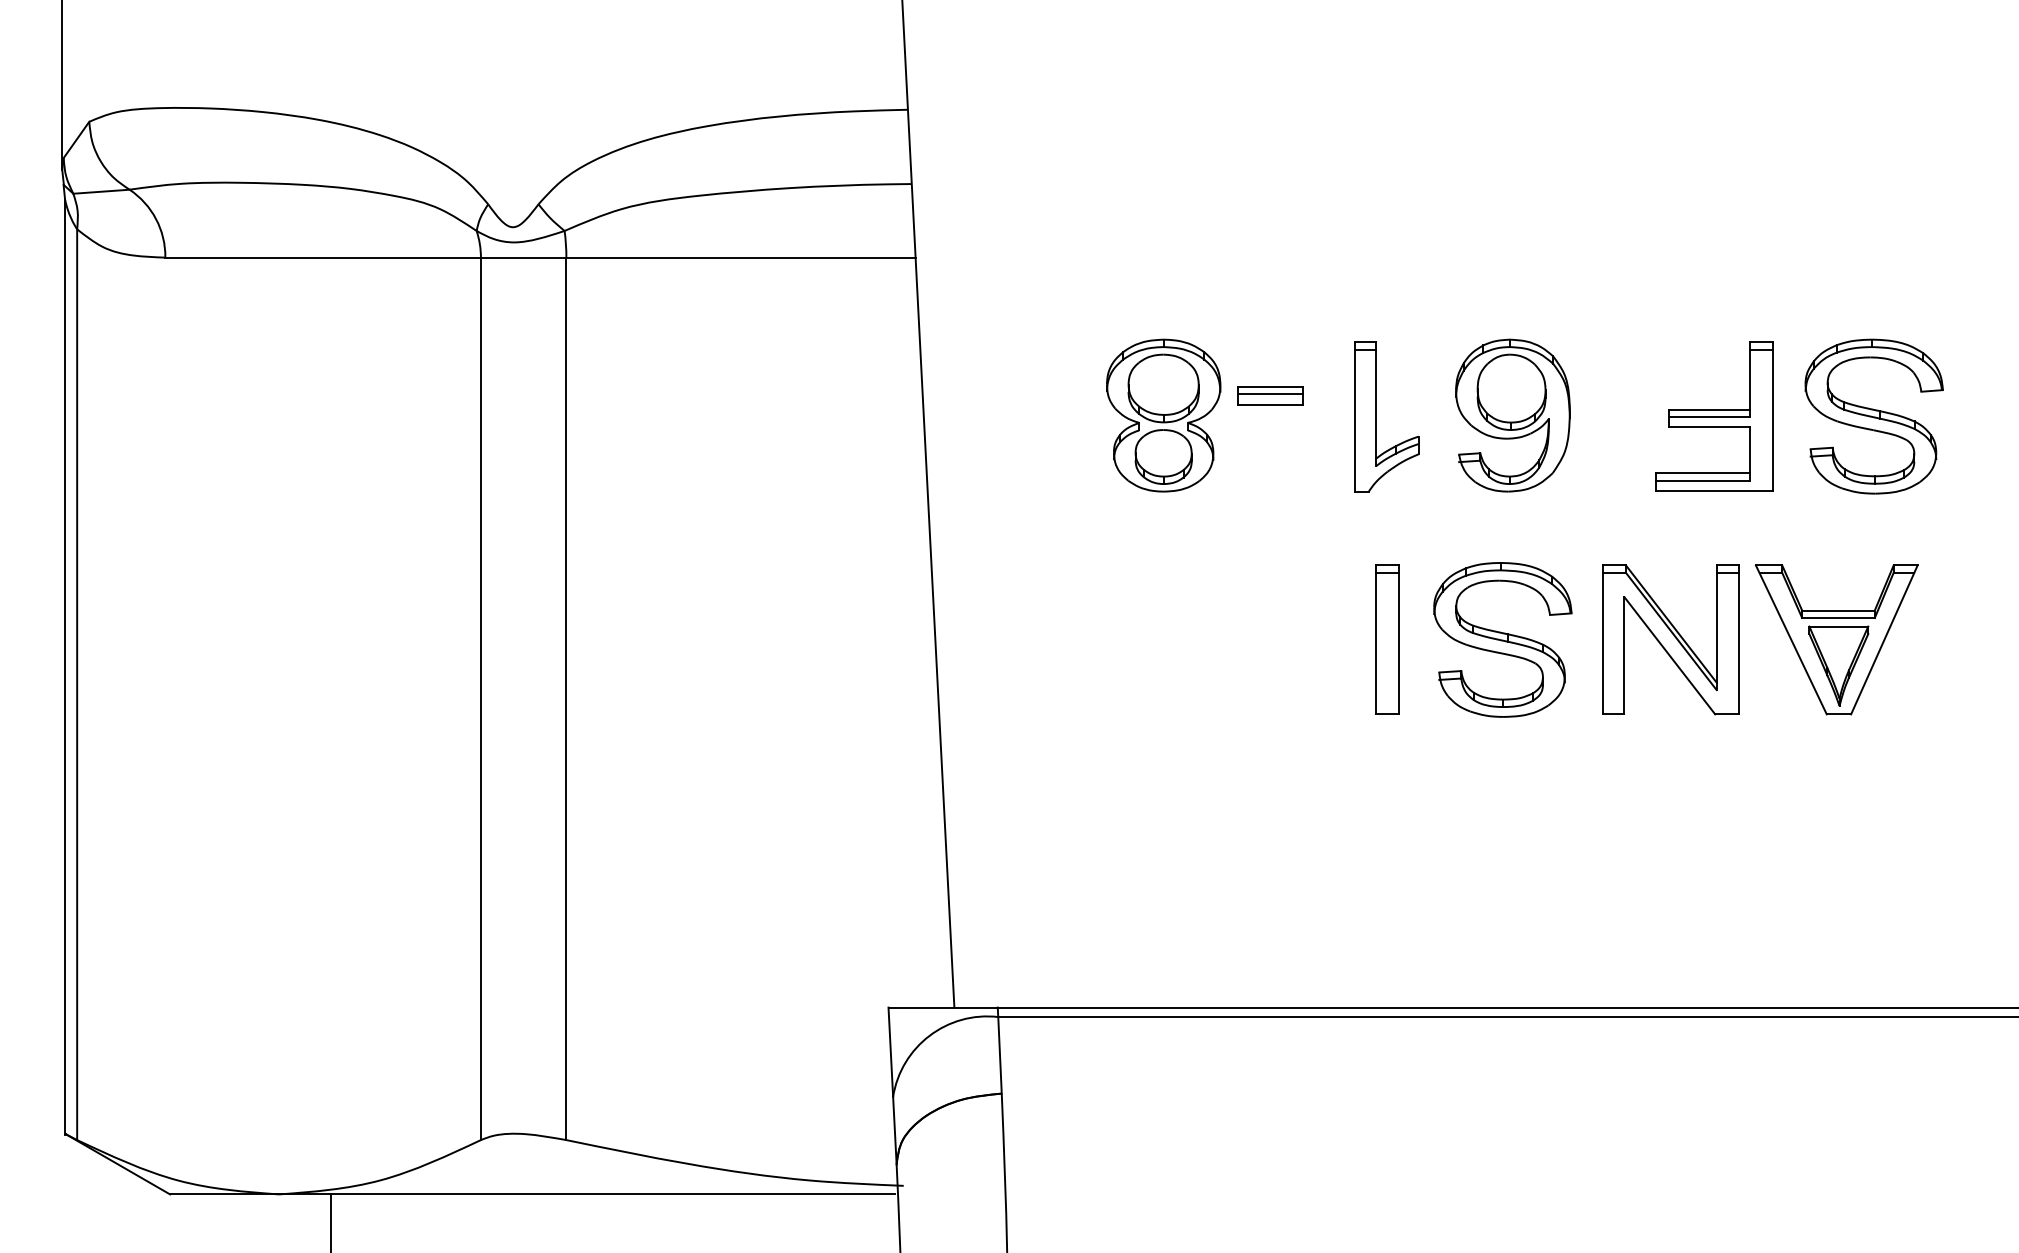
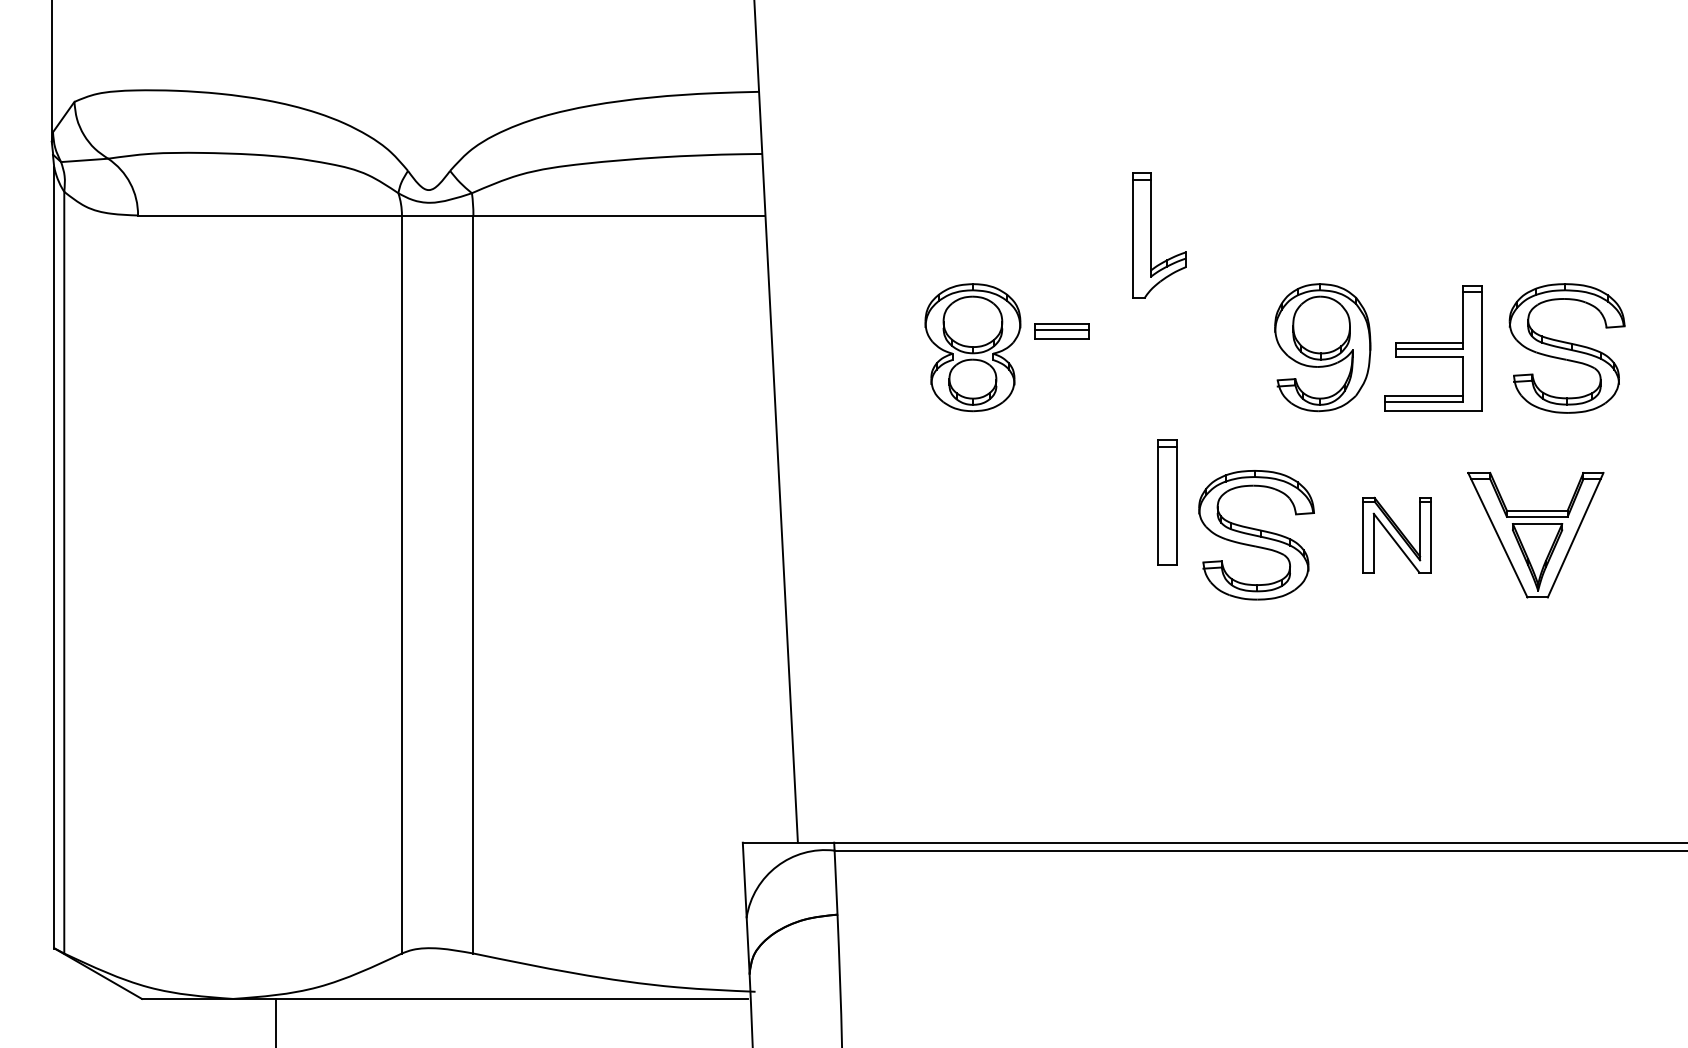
part: (1512, 415) -> (1322, 347), moved
part: (1376, 416) -> (1150, 235), moved
part: (1387, 639) -> (1167, 502), moved
part: (1670, 639) -> (1396, 534), size x0.6

